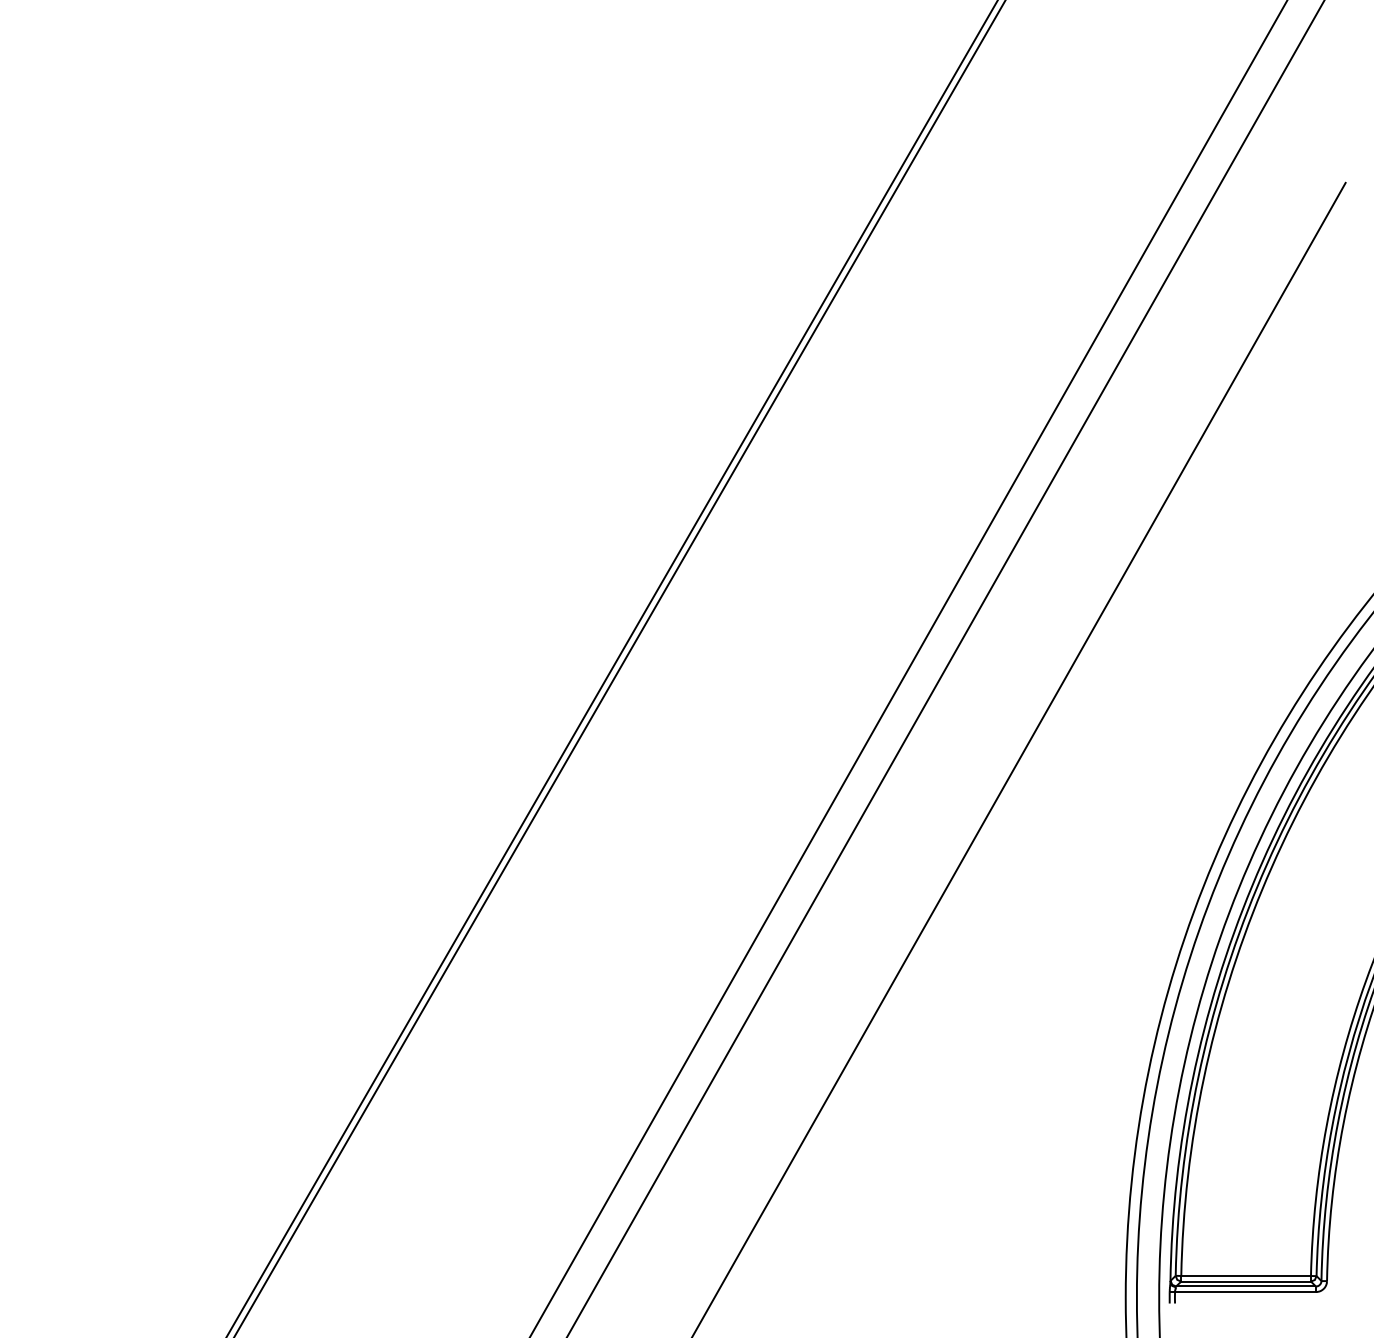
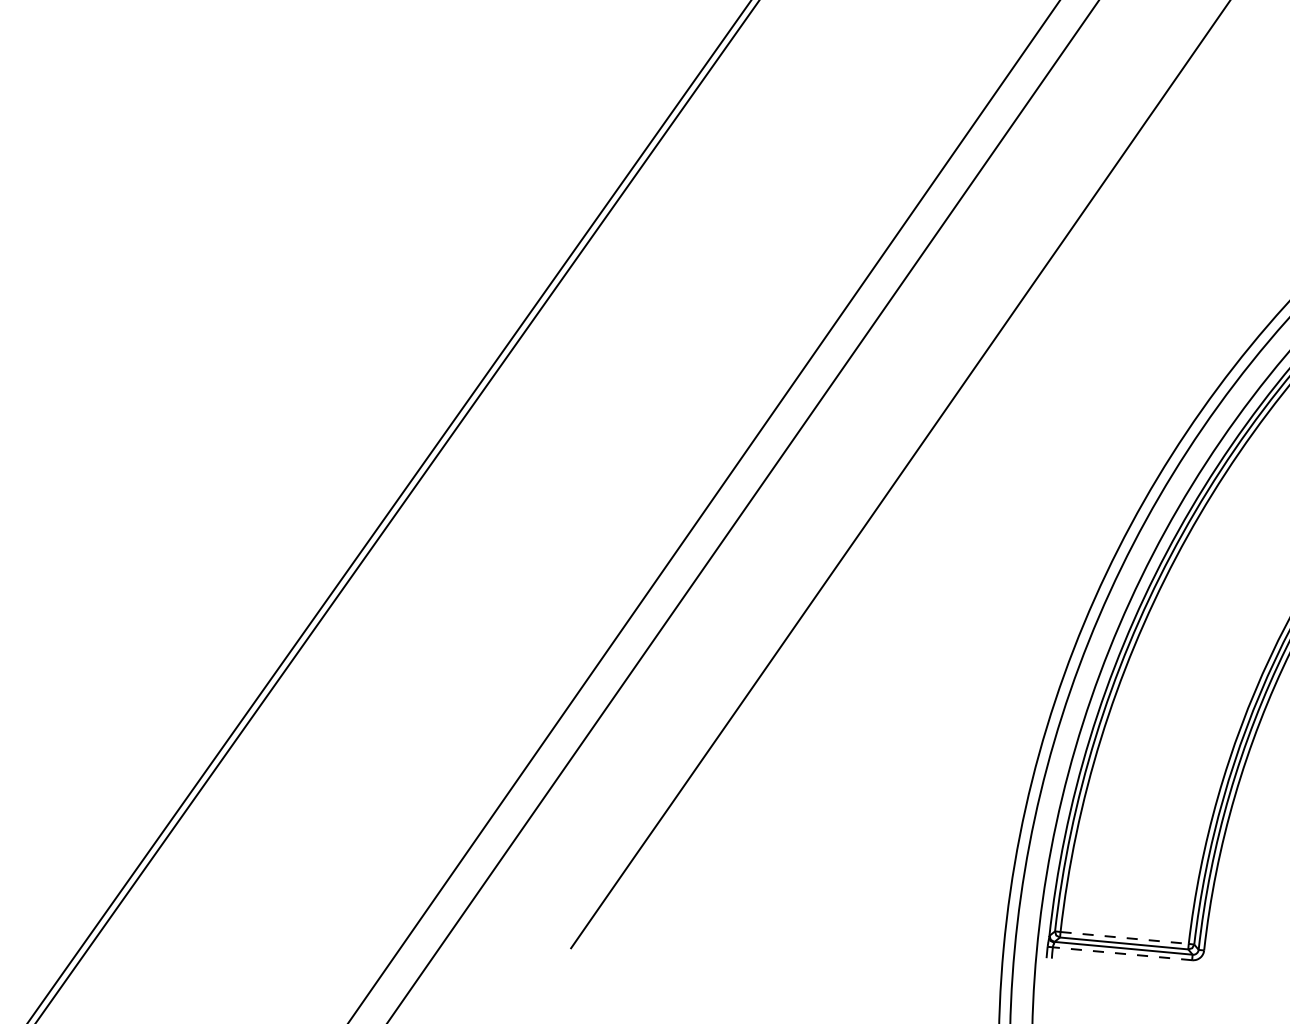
line: (1246, 1275) -> (1125, 937), solid -> dashed
line: (1244, 1292) -> (1121, 954), solid -> dashed

